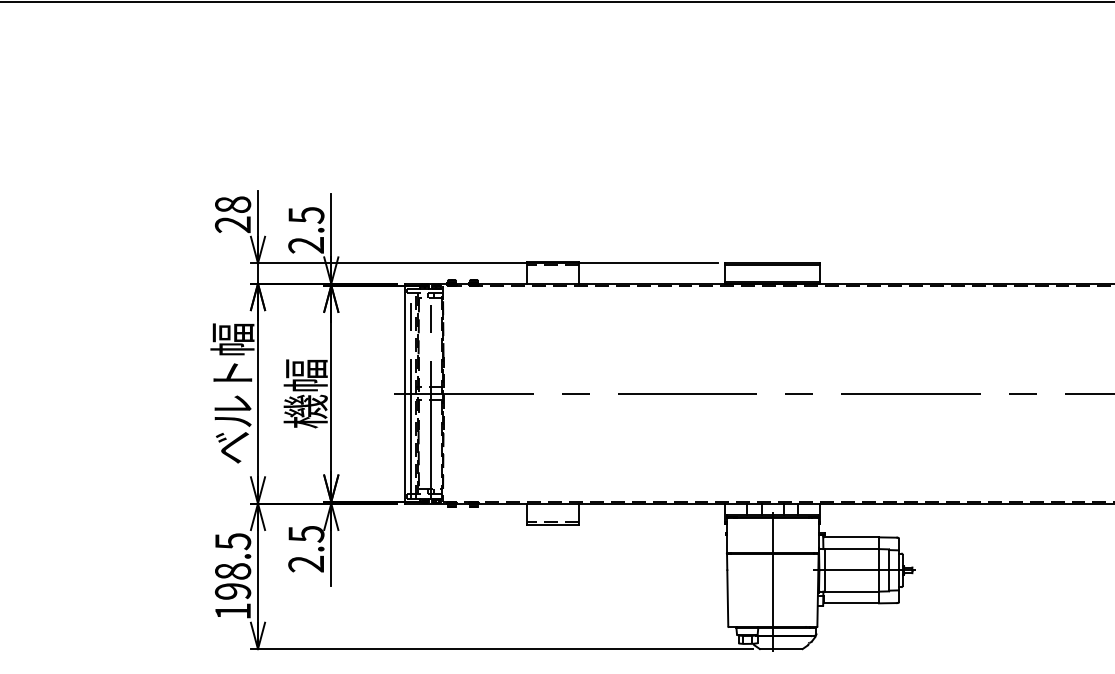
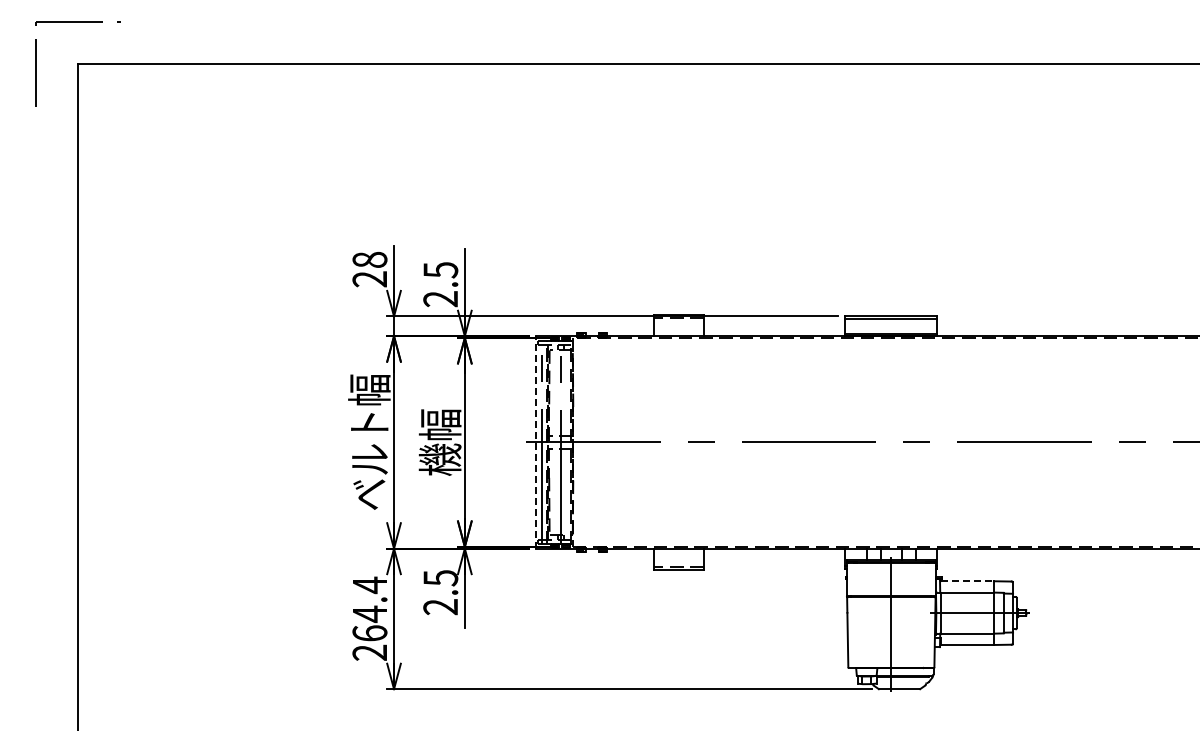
line: (404, 392) -> (535, 441), solid -> dashed
line: (852, 537) -> (968, 581), solid -> dashed
text: (232, 575) -> (369, 618), 198.5 -> 264.4

